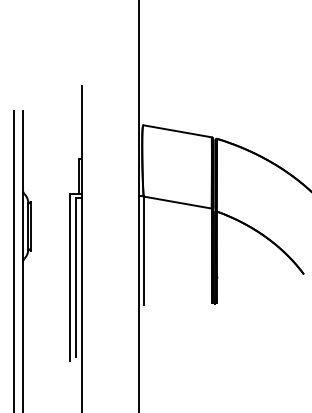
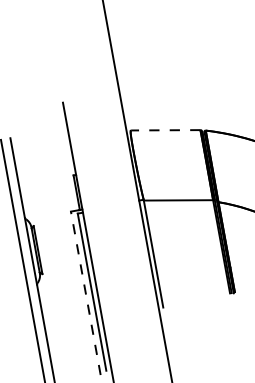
line: (177, 131) -> (165, 130), solid -> dashed
line: (69, 276) -> (85, 292), solid -> dashed

